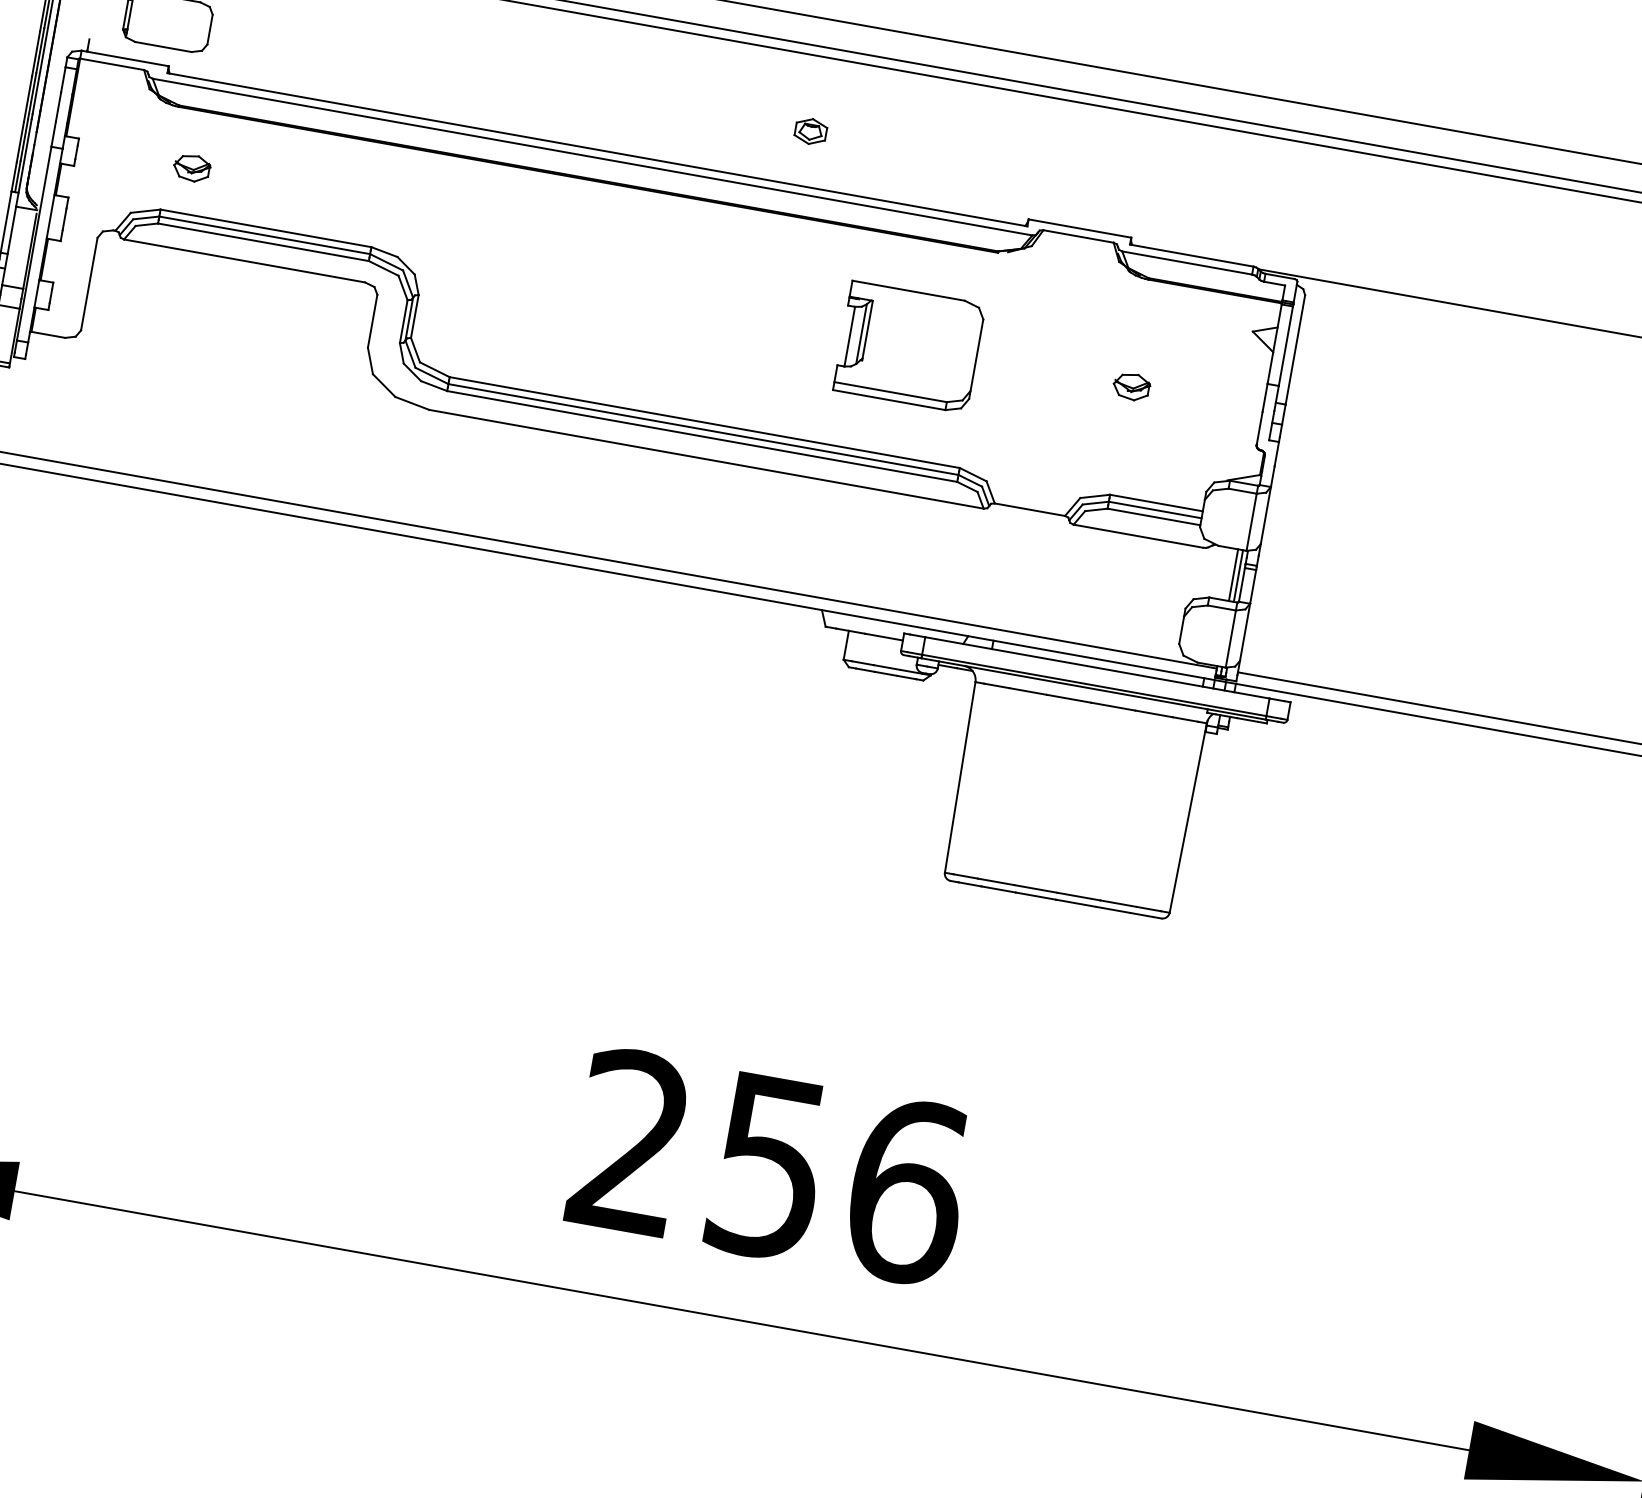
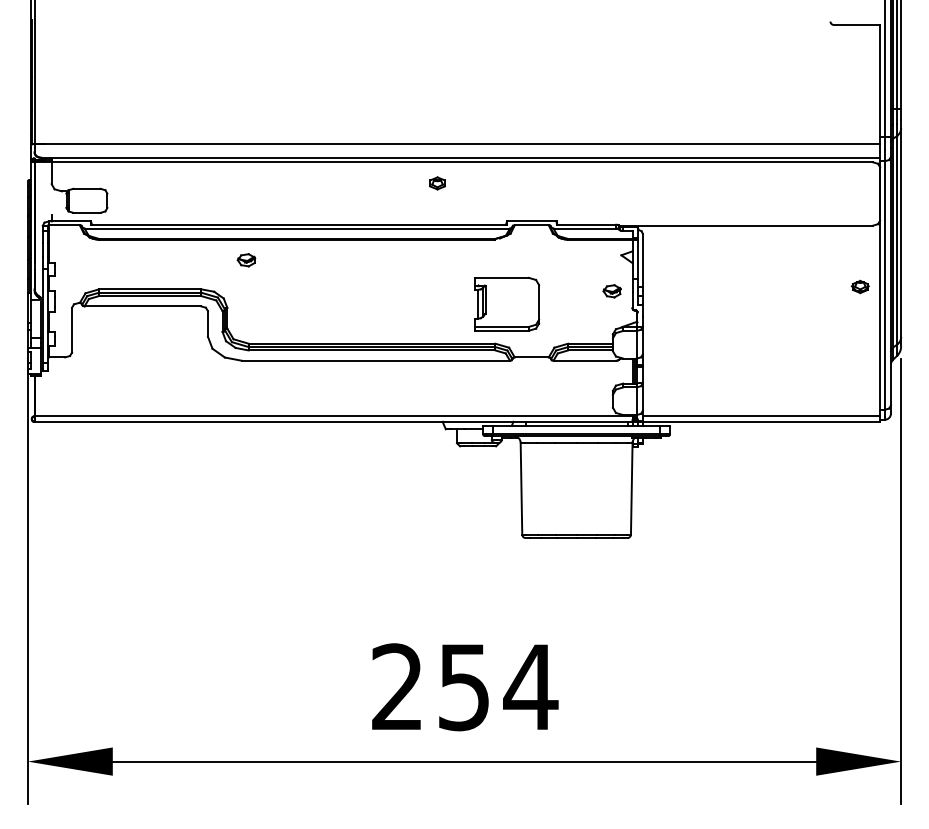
part: (810, 131) -> (437, 183), moved
part: (191, 168) -> (246, 260), moved
part: (911, 345) -> (507, 303), moved
part: (1130, 386) -> (611, 291), moved
text: (905, 1191) -> (530, 687), 256 -> 254

